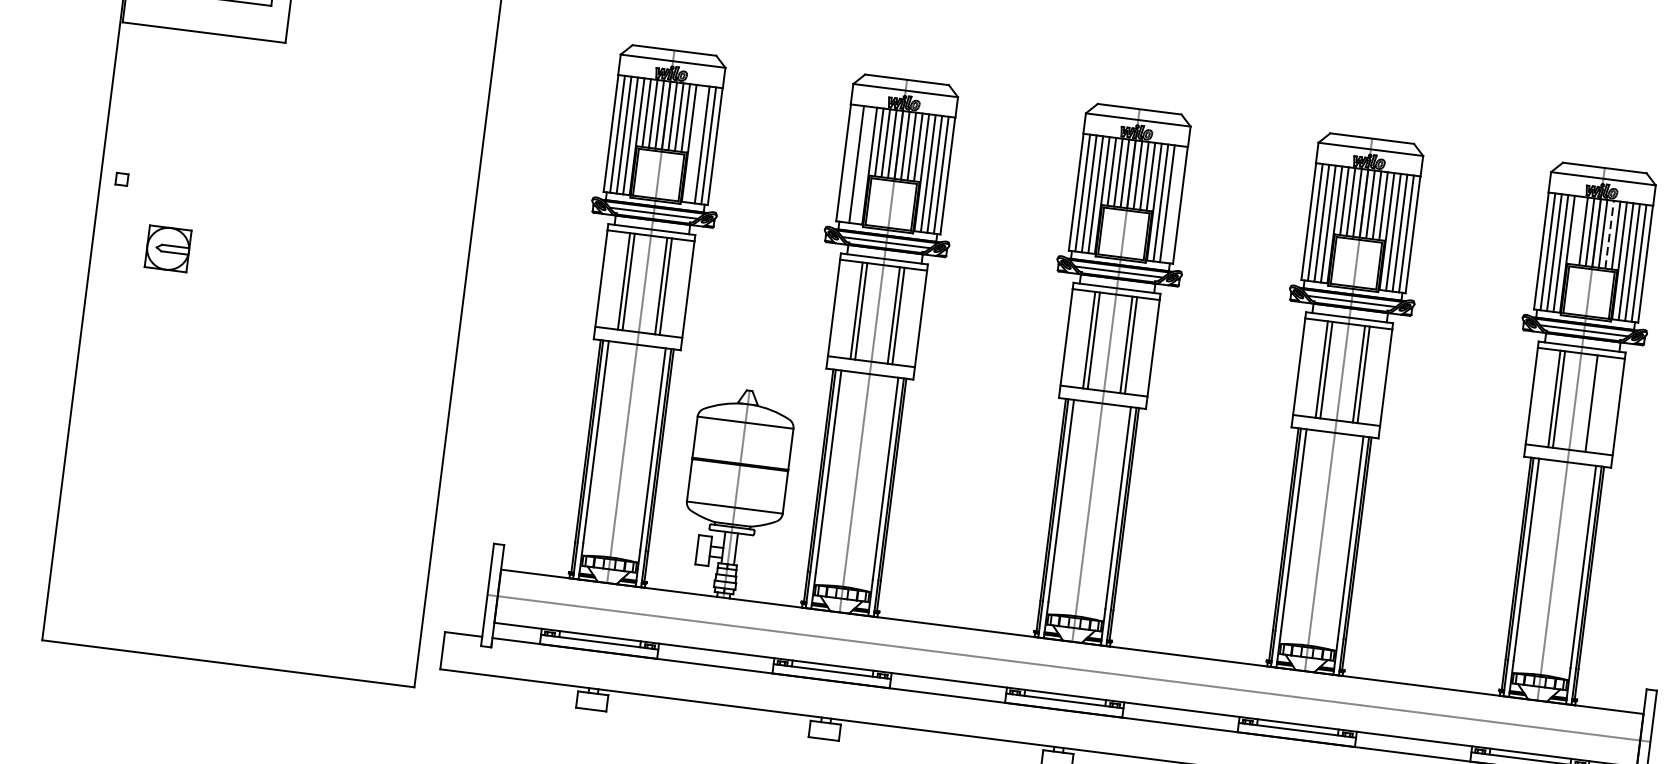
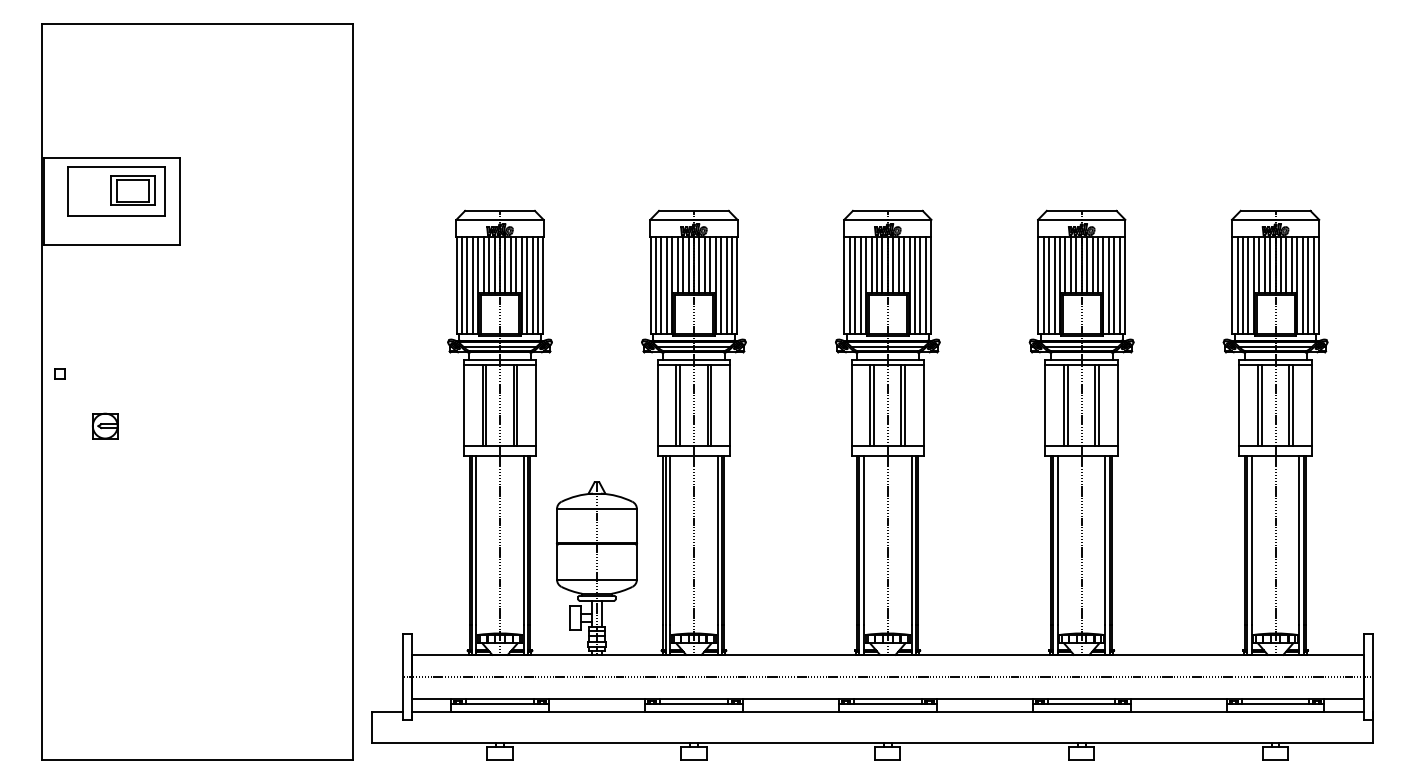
line: (696, 144) -> (527, 285), added
line: (849, 163) -> (655, 285), added
line: (862, 165) -> (666, 285), added
line: (1173, 204) -> (925, 285), added
line: (1577, 229) -> (1259, 264), added
line: (1609, 233) -> (1286, 264), dashed -> solid
part: (168, 248) -> (105, 425), size x0.71
line: (1596, 404) -> (1293, 405), added

